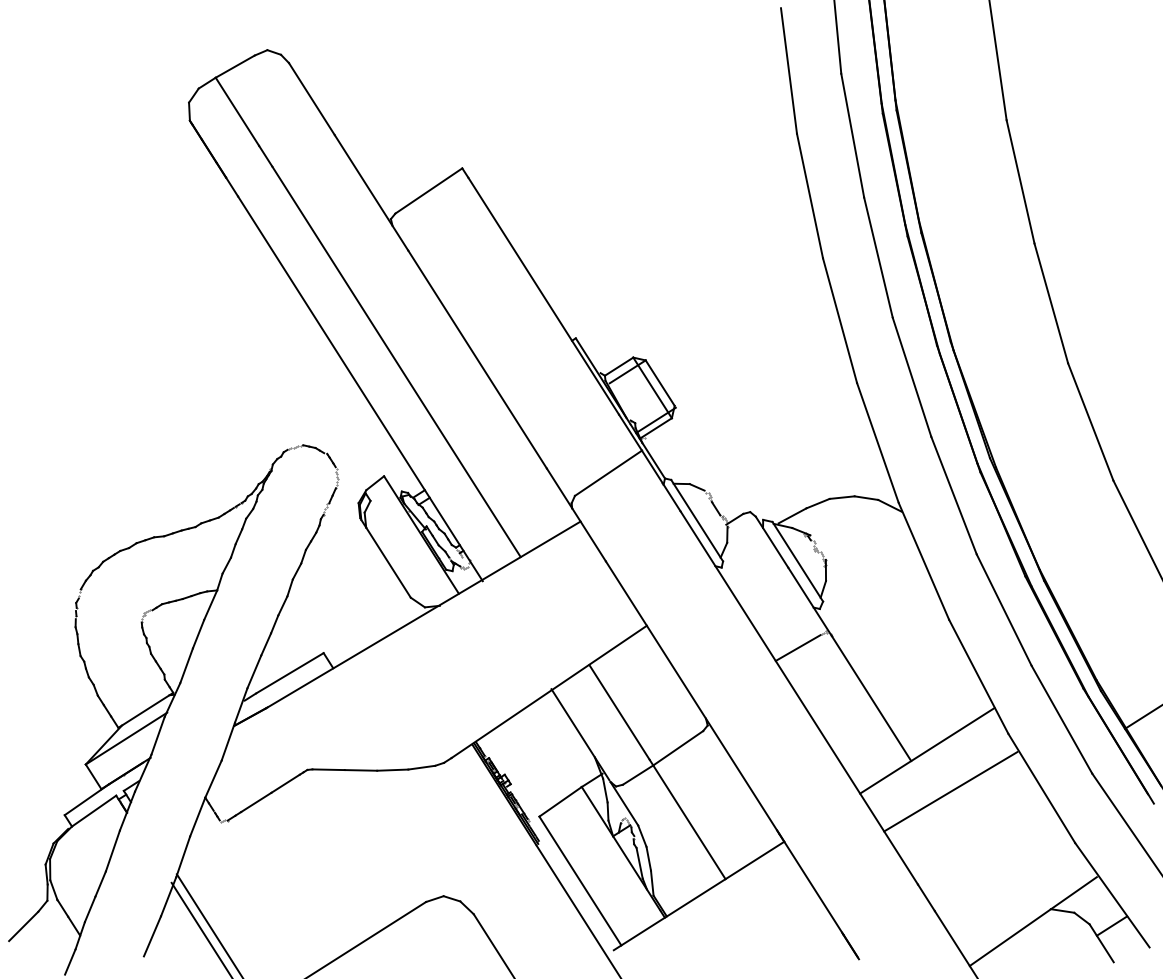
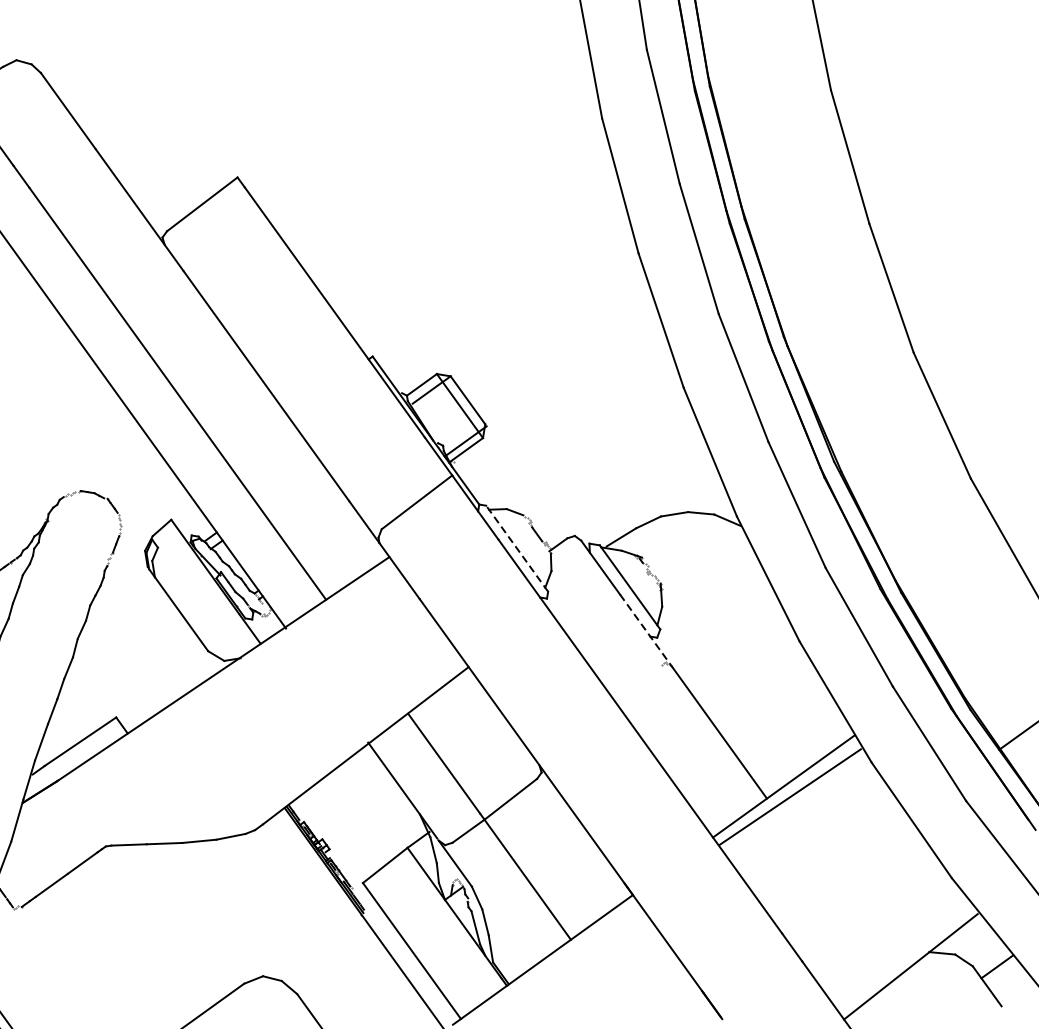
line: (696, 520) -> (516, 548), solid -> dashed
line: (810, 602) -> (646, 631), solid -> dashed
line: (797, 647) -> (635, 681), removed
line: (950, 791) -> (790, 796), moved

